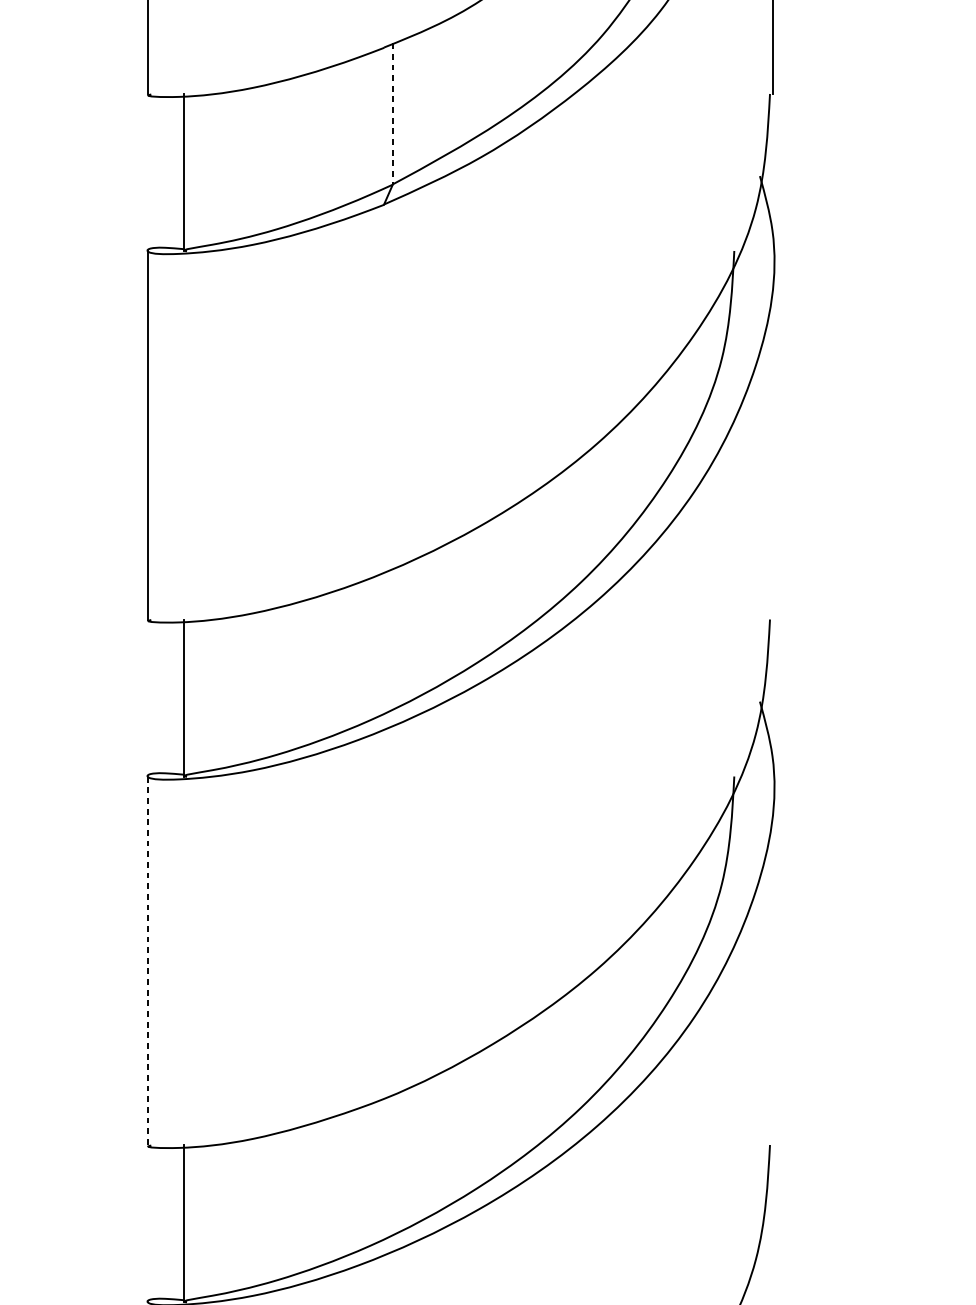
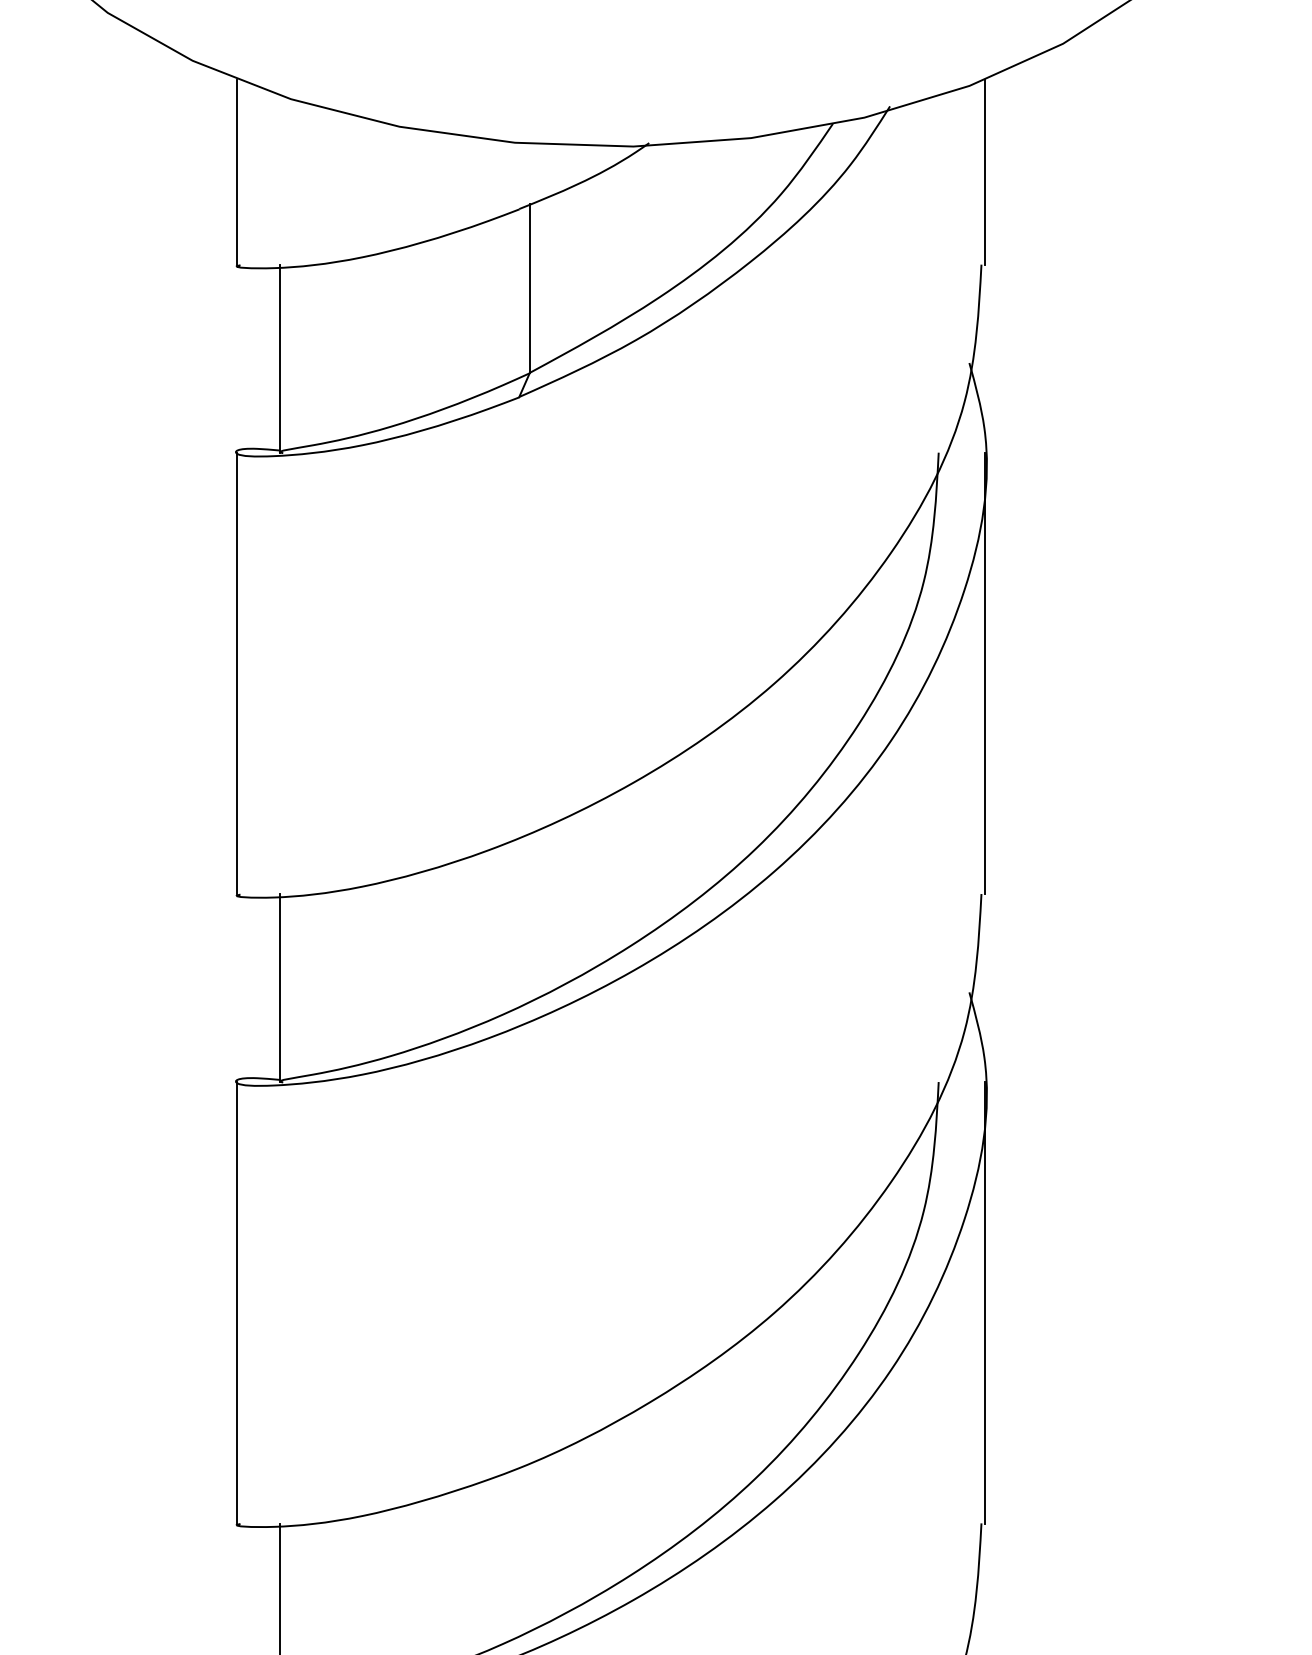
line: (392, 113) -> (529, 288), dashed -> solid
line: (773, 435) -> (985, 673), added
line: (773, 960) -> (985, 1302), added
line: (147, 961) -> (236, 1303), dashed -> solid

